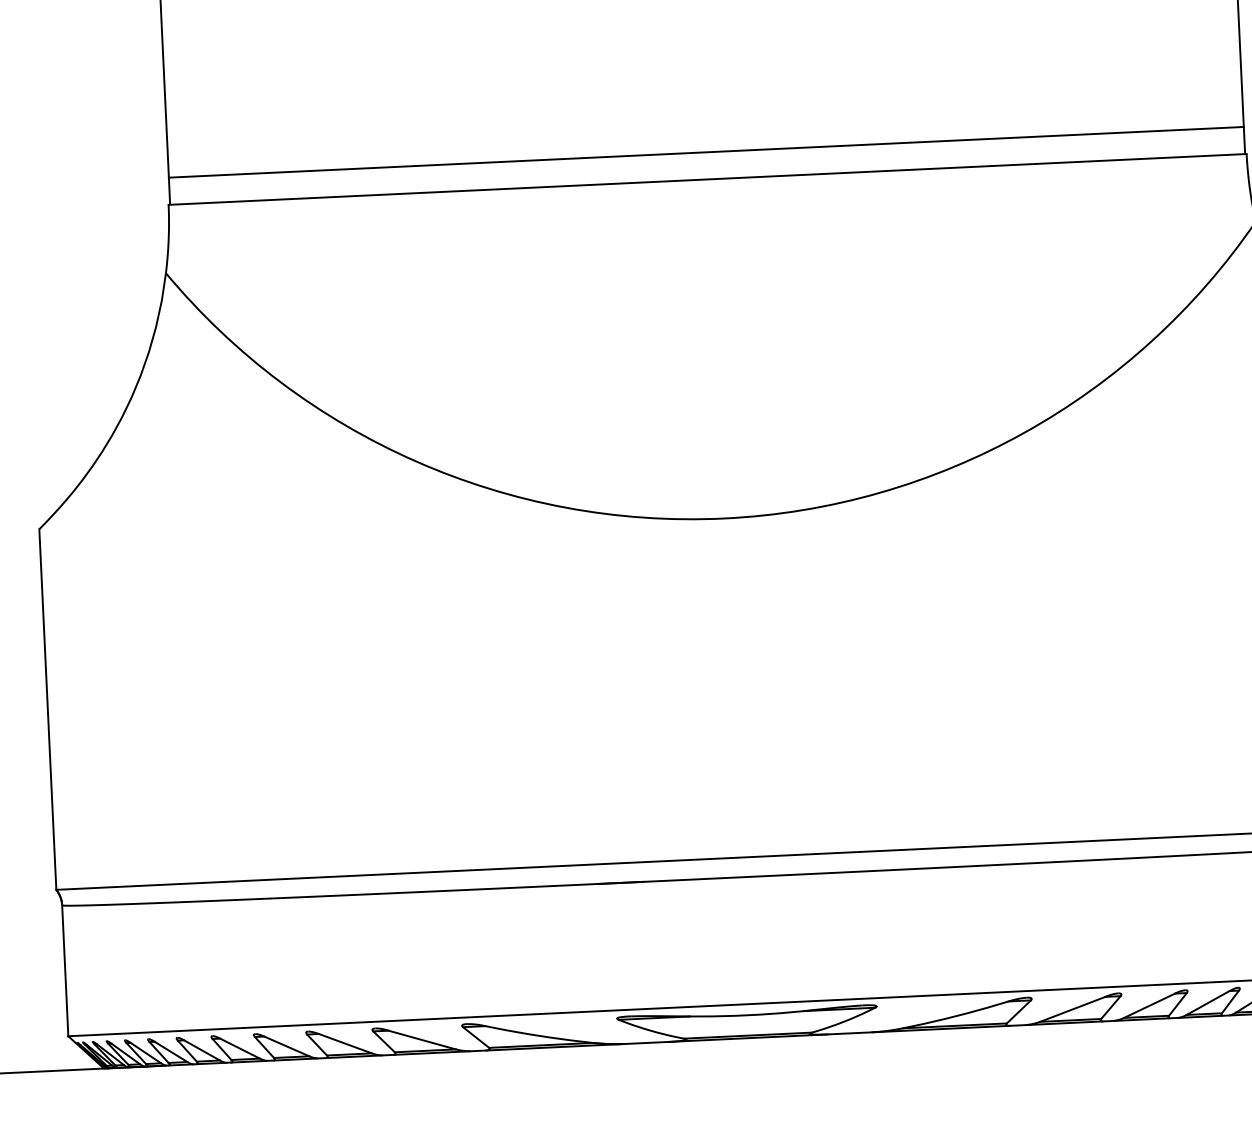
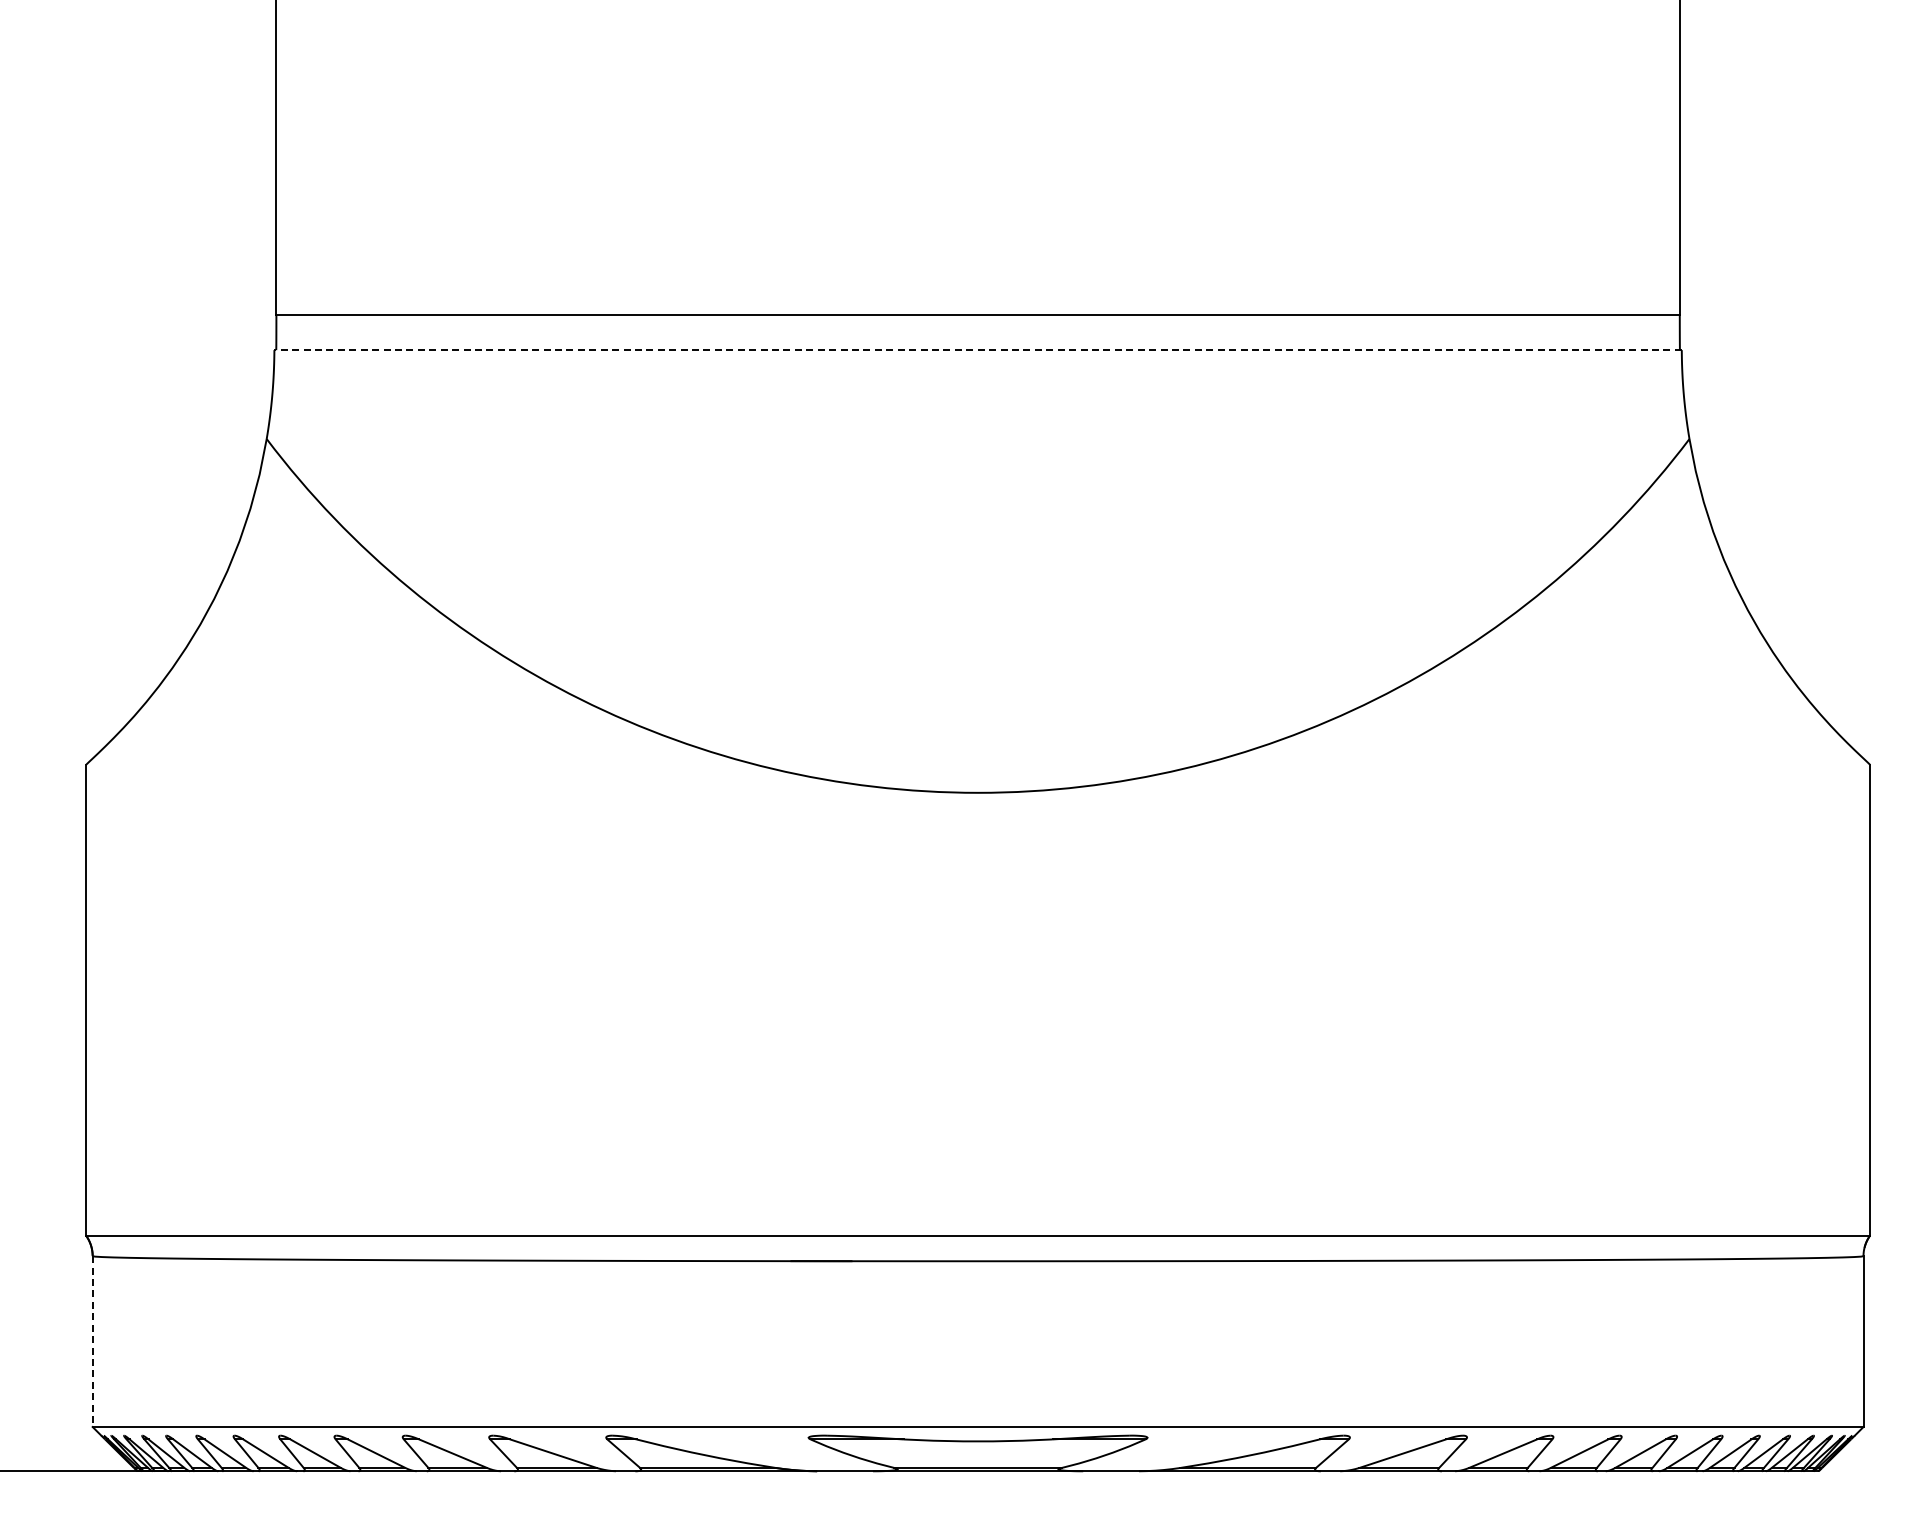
line: (707, 179) -> (978, 350), solid -> dashed
line: (65, 971) -> (92, 1342), solid -> dashed

